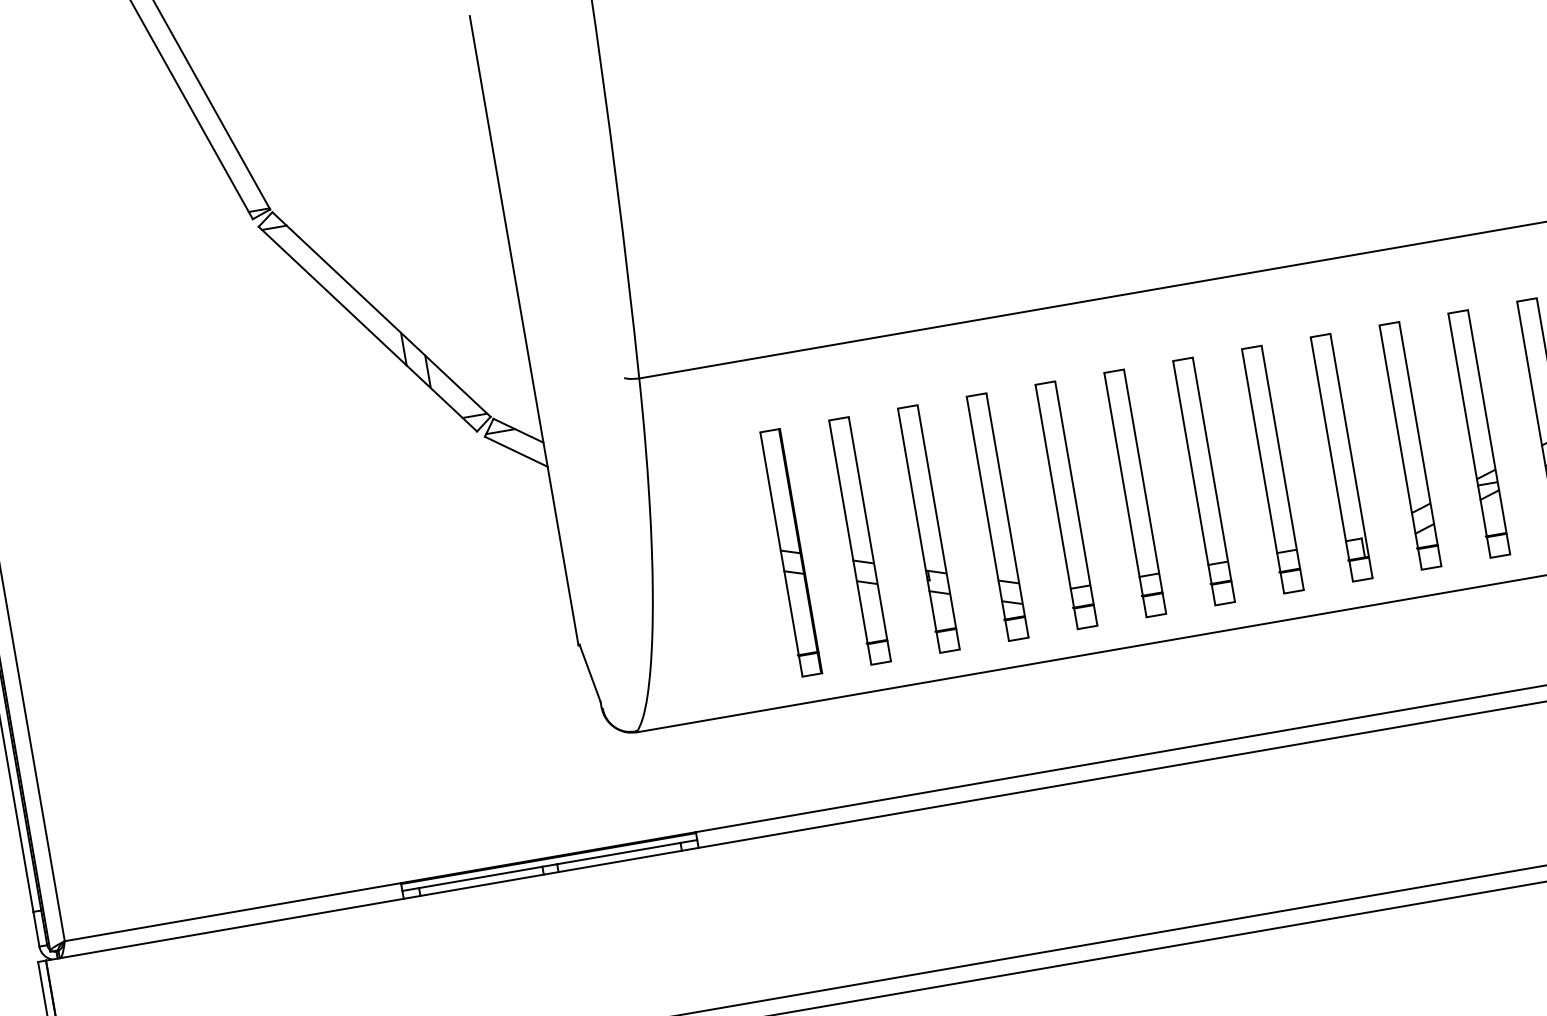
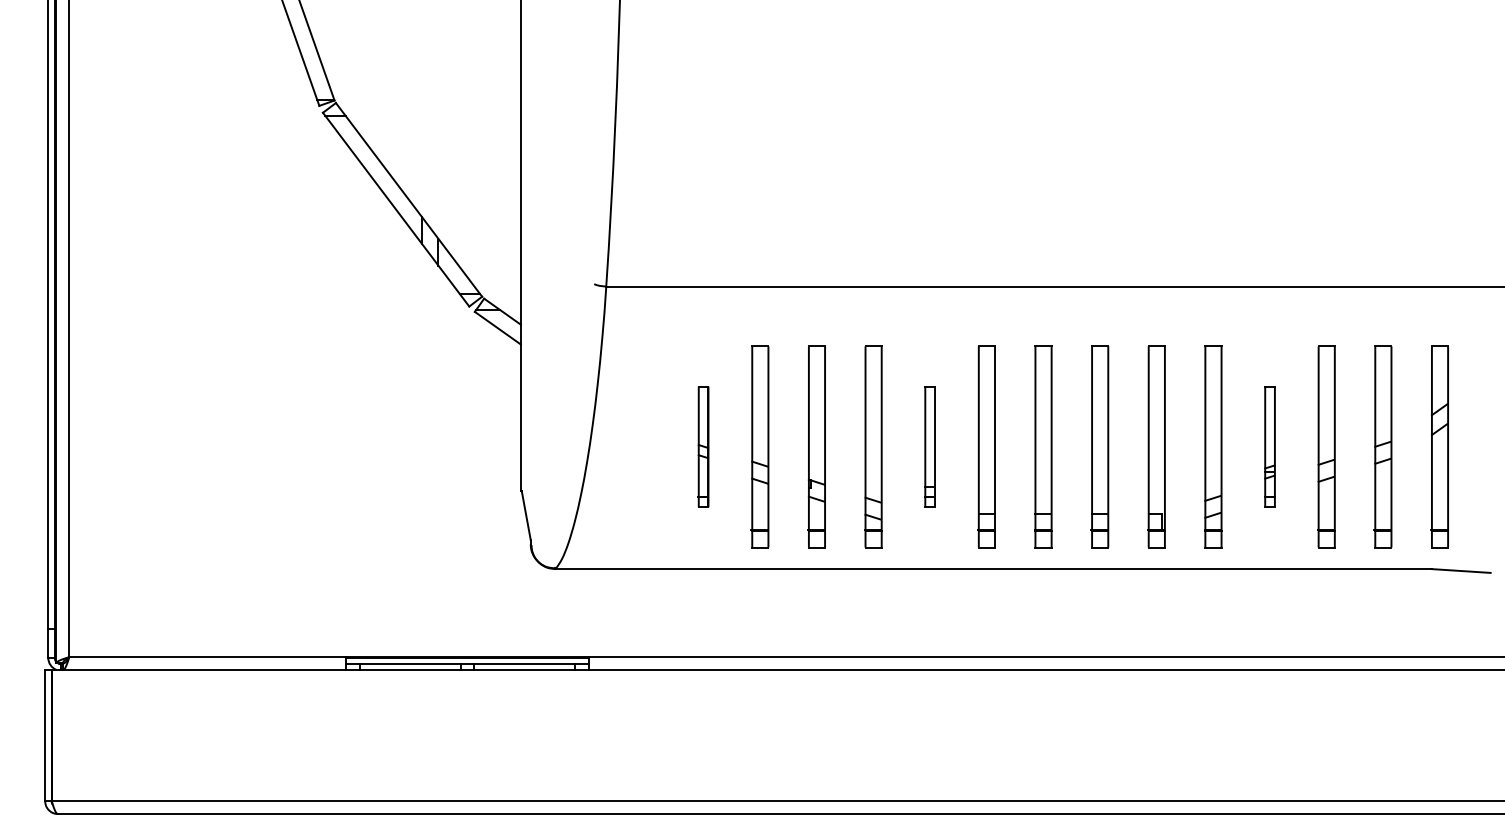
part: (1478, 433) -> (1269, 446), size x0.6
part: (1065, 504) -> (929, 446), size x0.6
part: (790, 552) -> (703, 446), size x0.6

